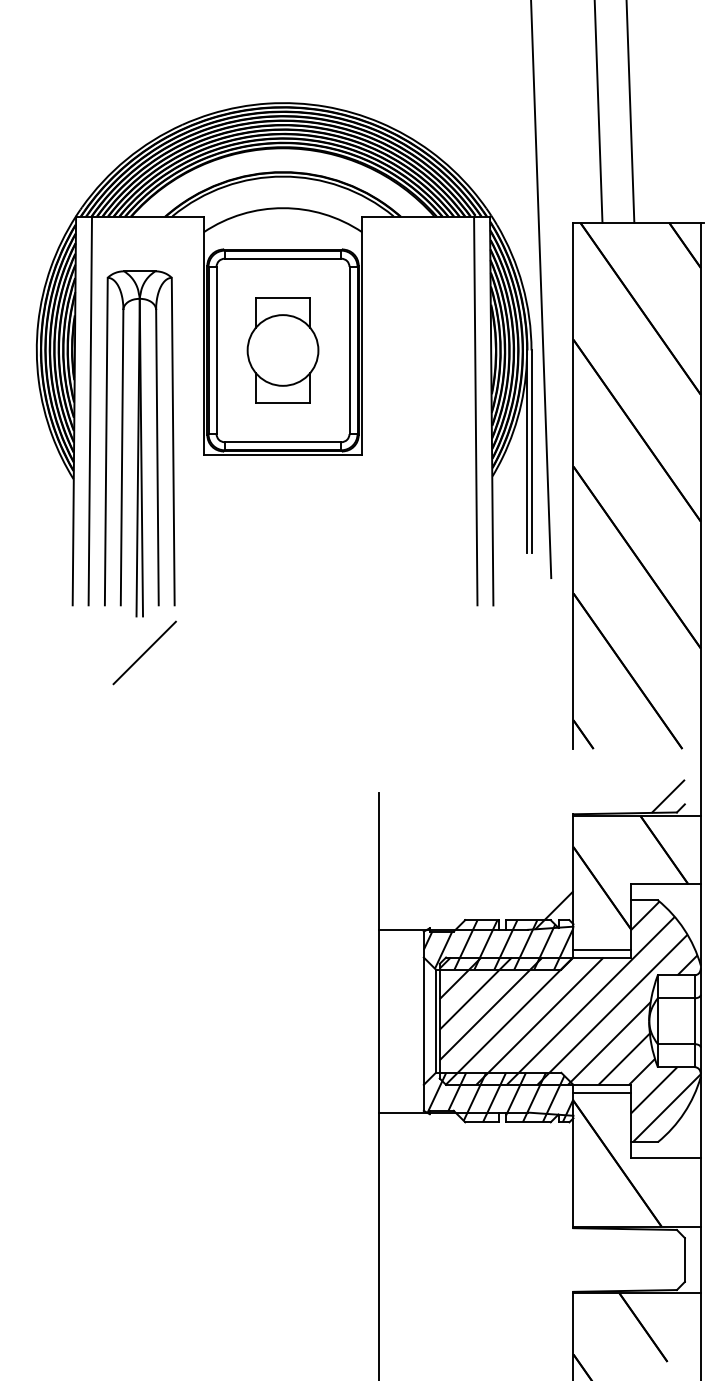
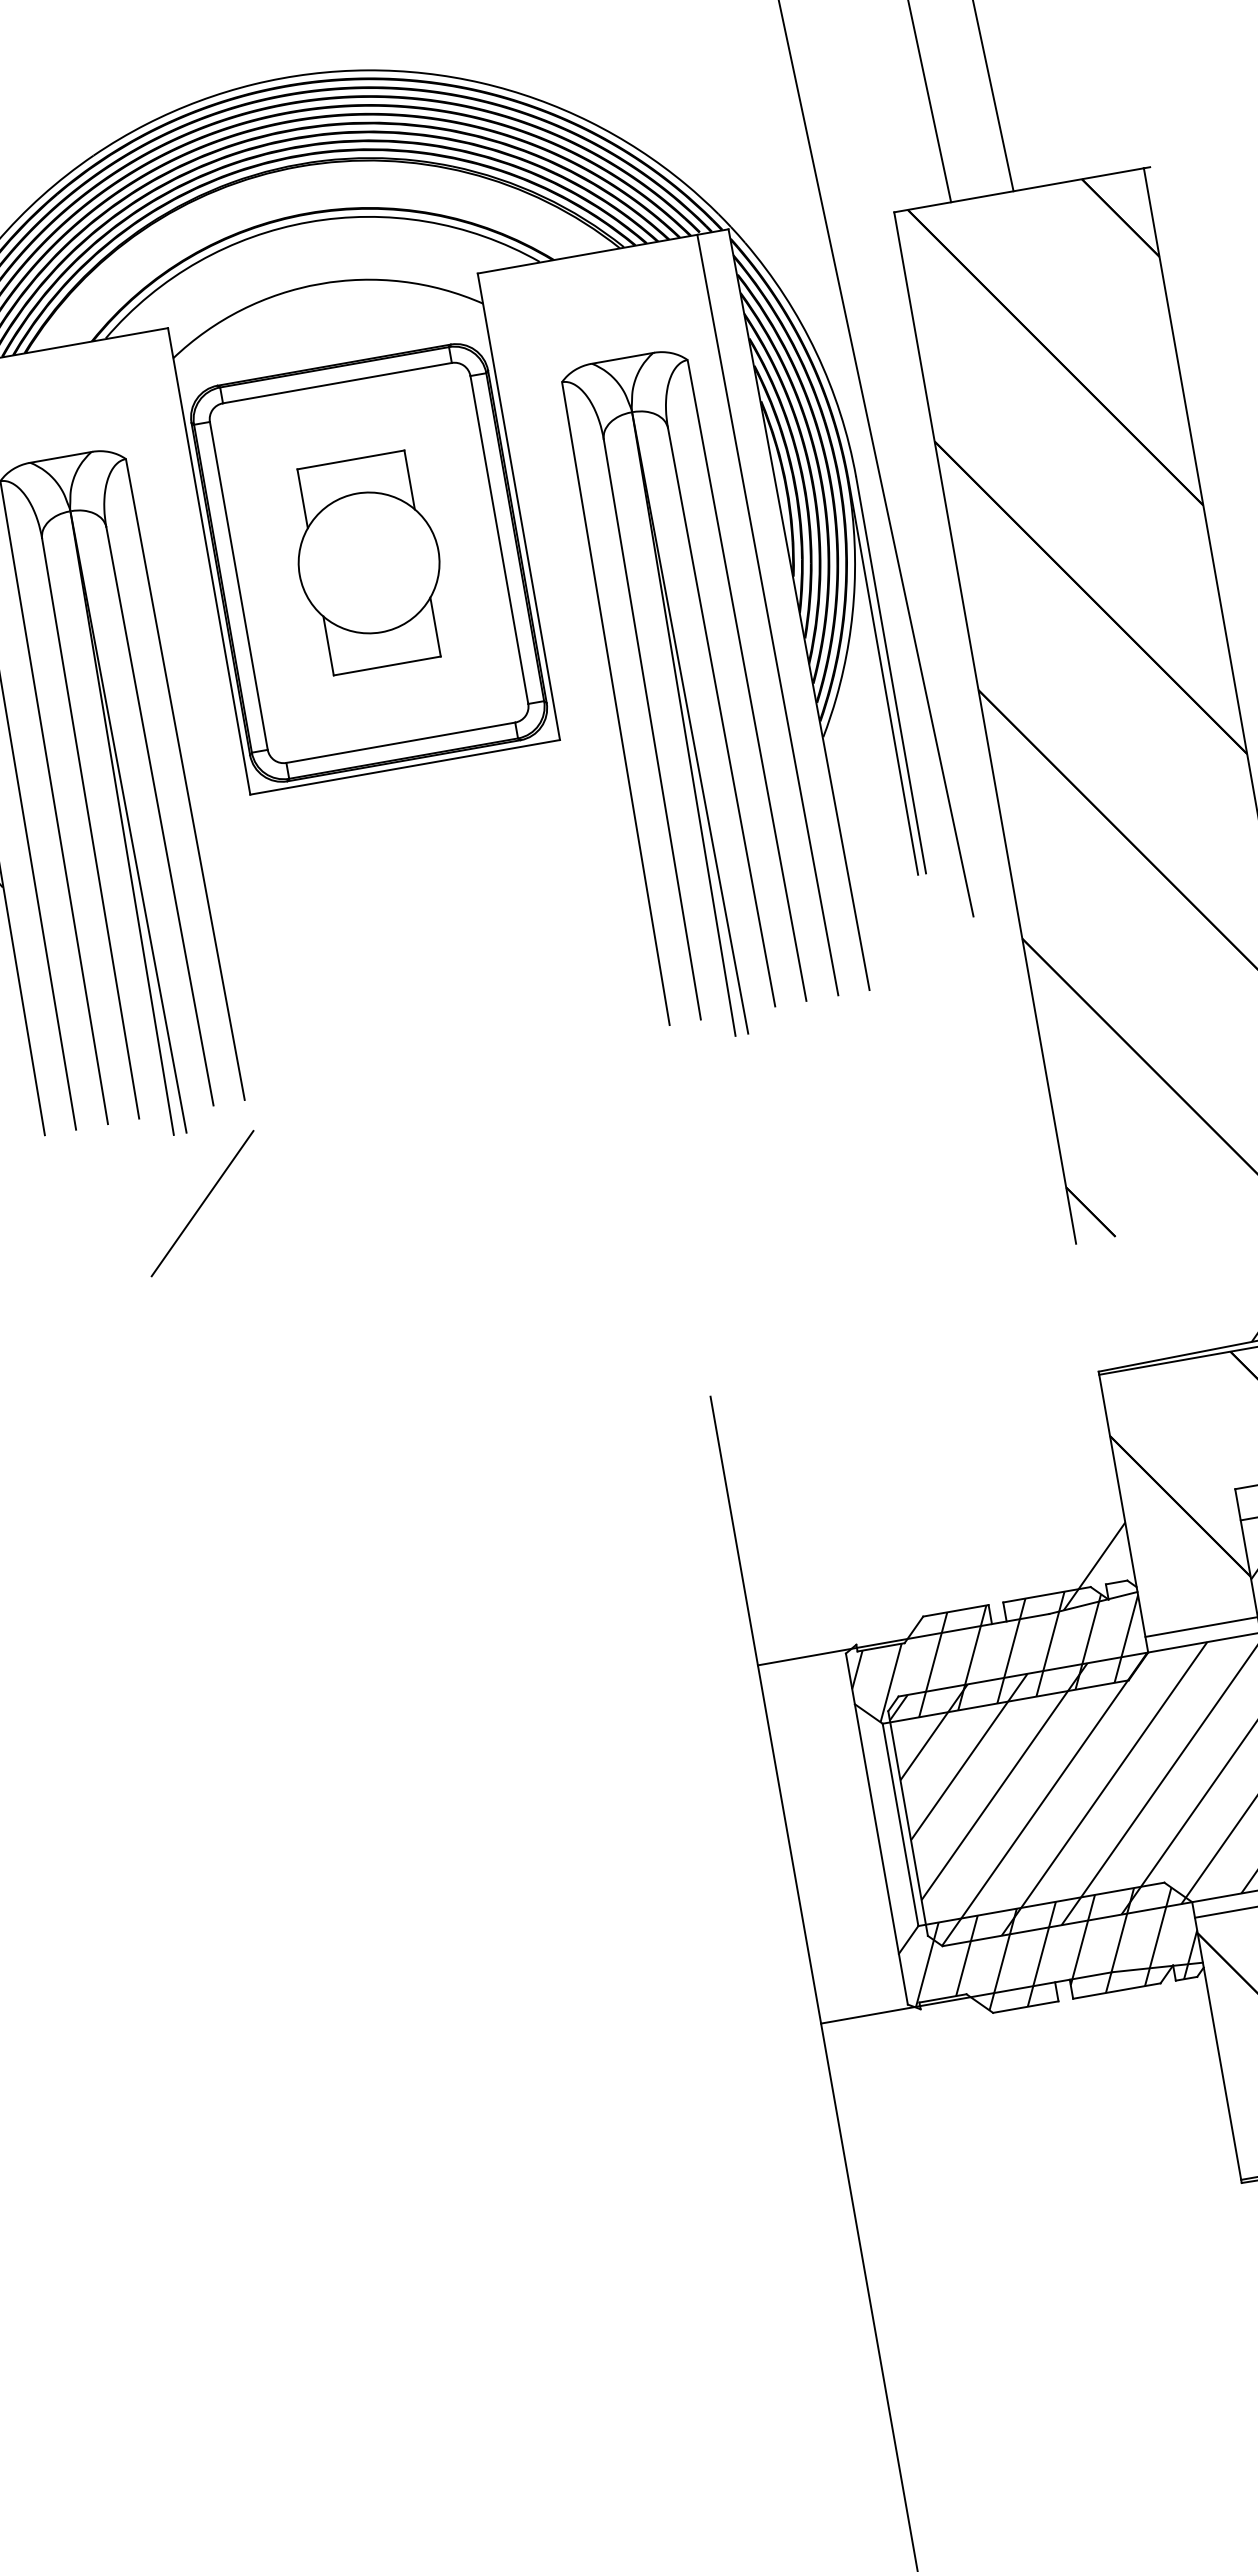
part: (426, 443) -> (682, 695), added

